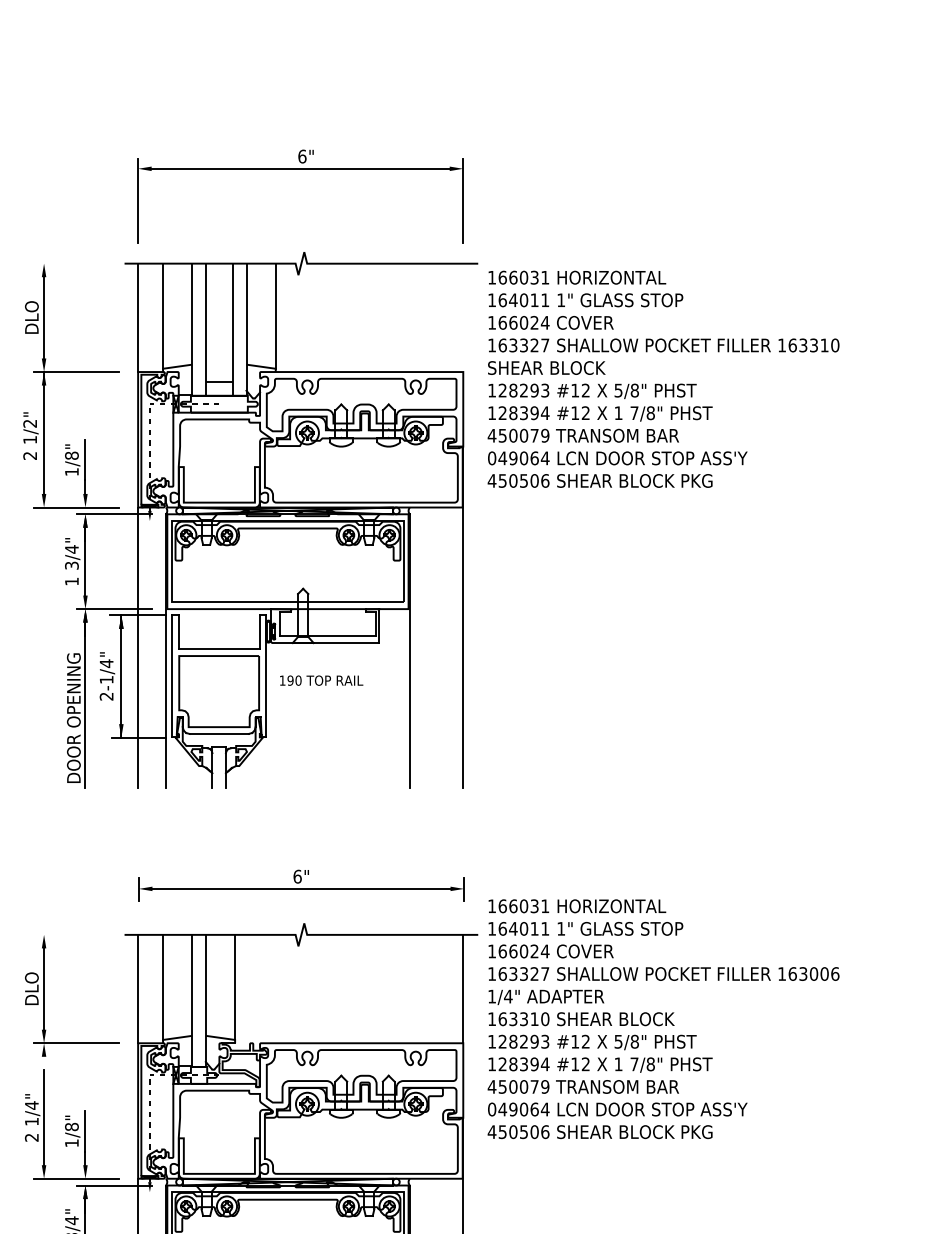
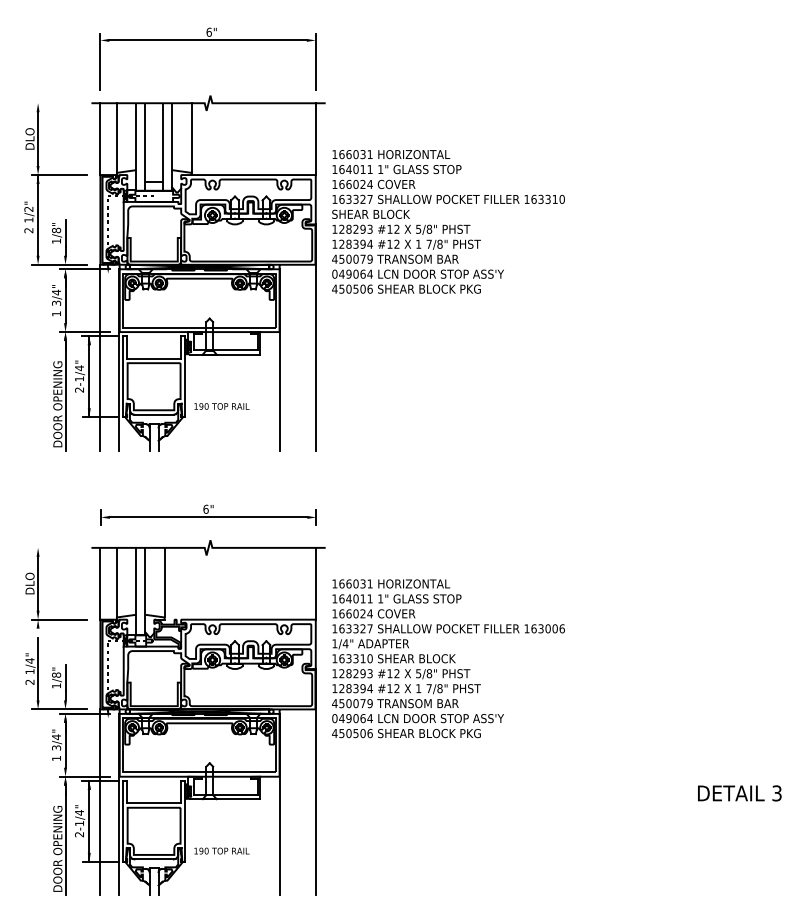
line: (462, 318) -> (315, 139), added
text: (663, 378) -> (448, 221), moved
text: (320, 680) -> (221, 406), moved
text: (663, 1018) -> (448, 658), moved

